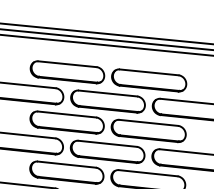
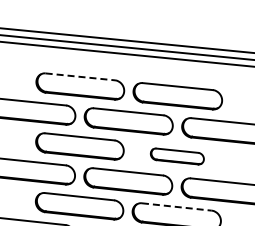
line: (67, 63) -> (80, 76), solid -> dashed
part: (148, 130) -> (177, 156), size x0.6
line: (148, 173) -> (177, 207), solid -> dashed

